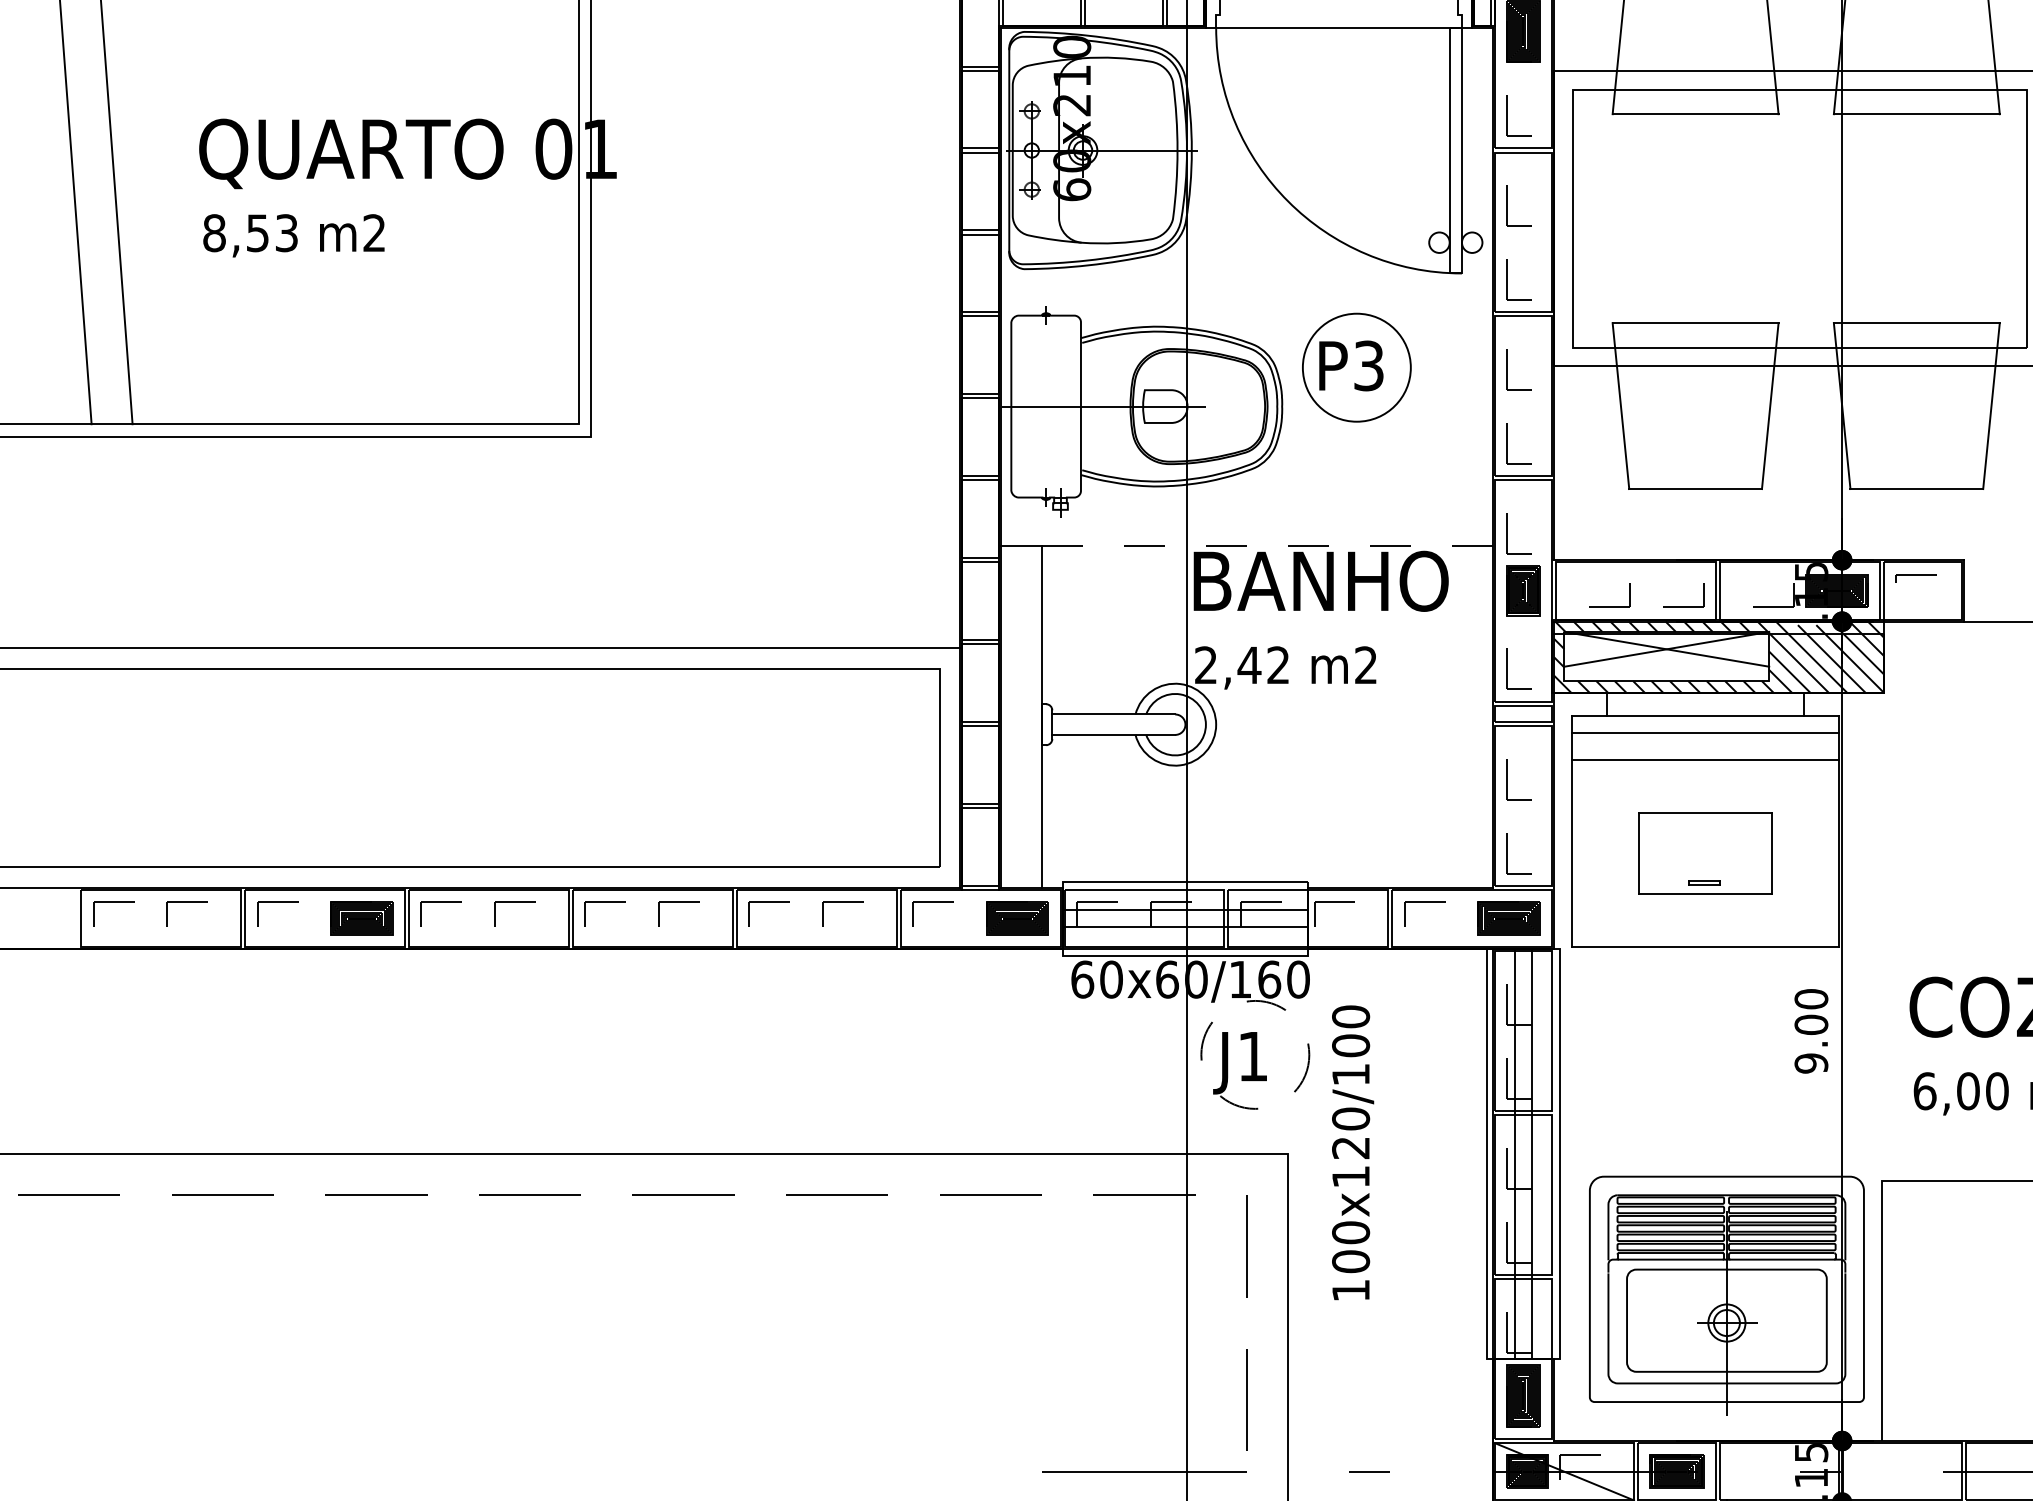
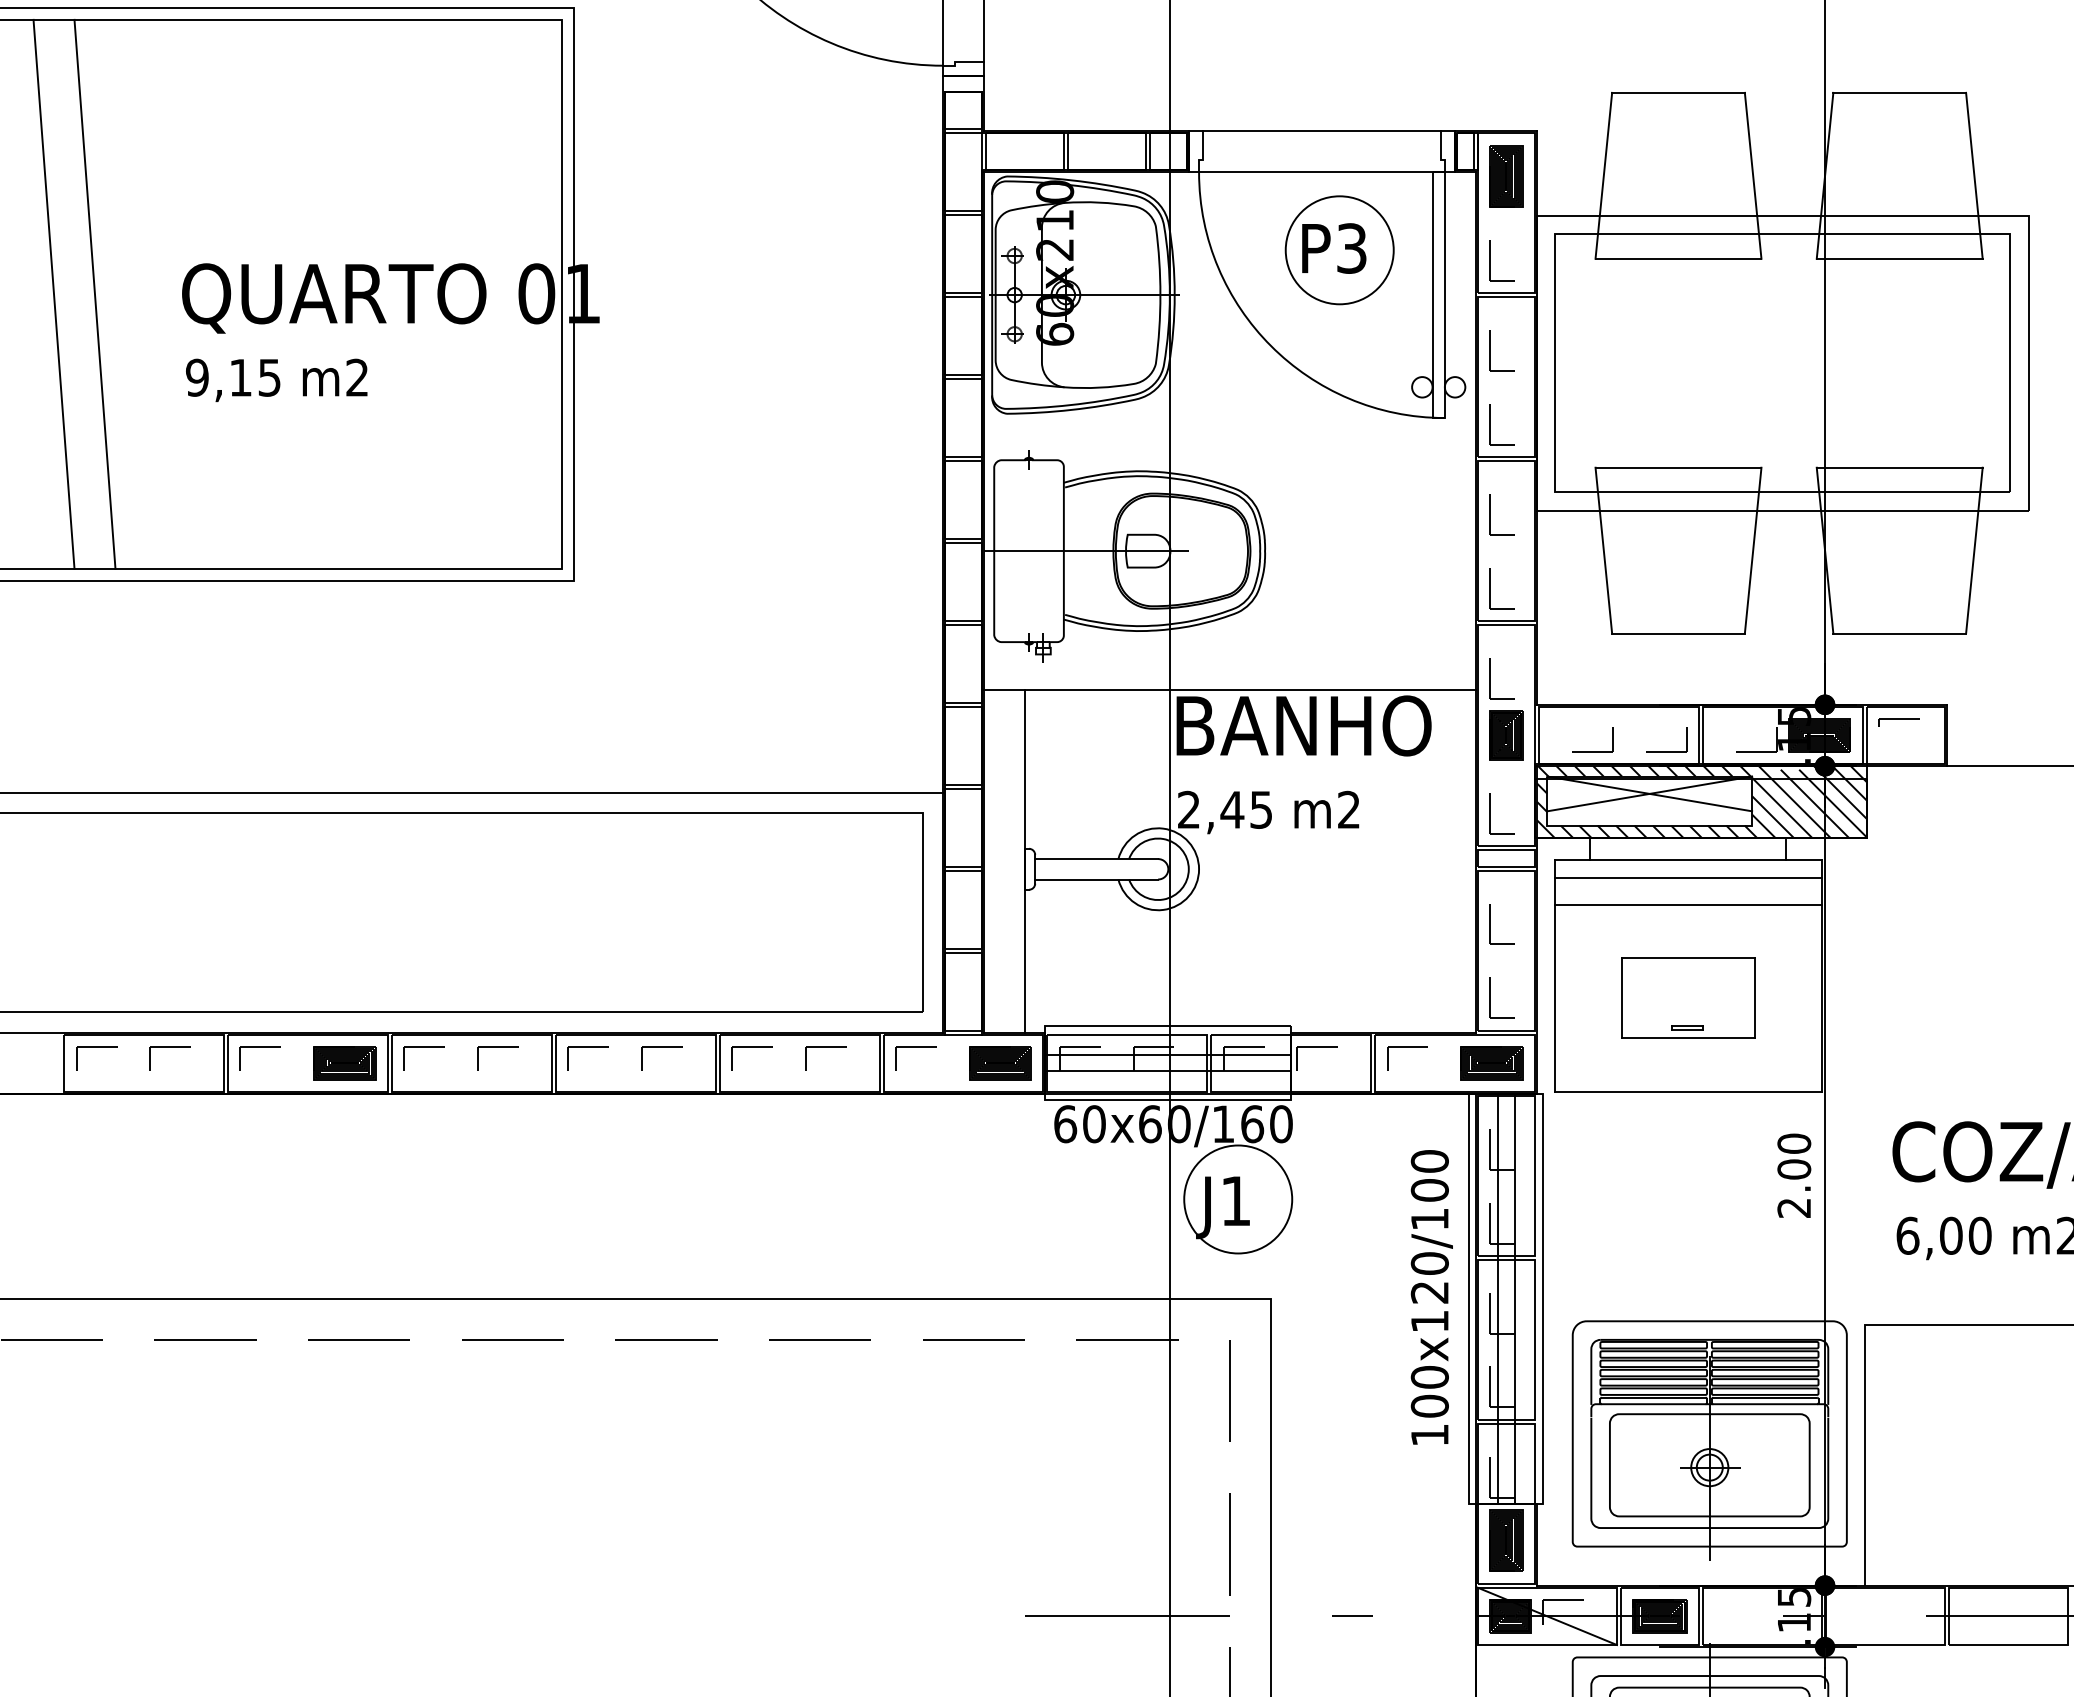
text: (250, 232) -> (233, 377), 8,53 -> 9,15
part: (1356, 367) -> (1339, 250), moved
line: (1267, 545) -> (1250, 690), dashed -> solid
text: (1277, 664) -> (1260, 809), 2,42 -> 2,45
circle: (1255, 1054) -> (1238, 1199), dashed -> solid
text: (1811, 1063) -> (1794, 1208), 9.00 -> 2.00
text: (1352, 1152) -> (1431, 1297), moved

